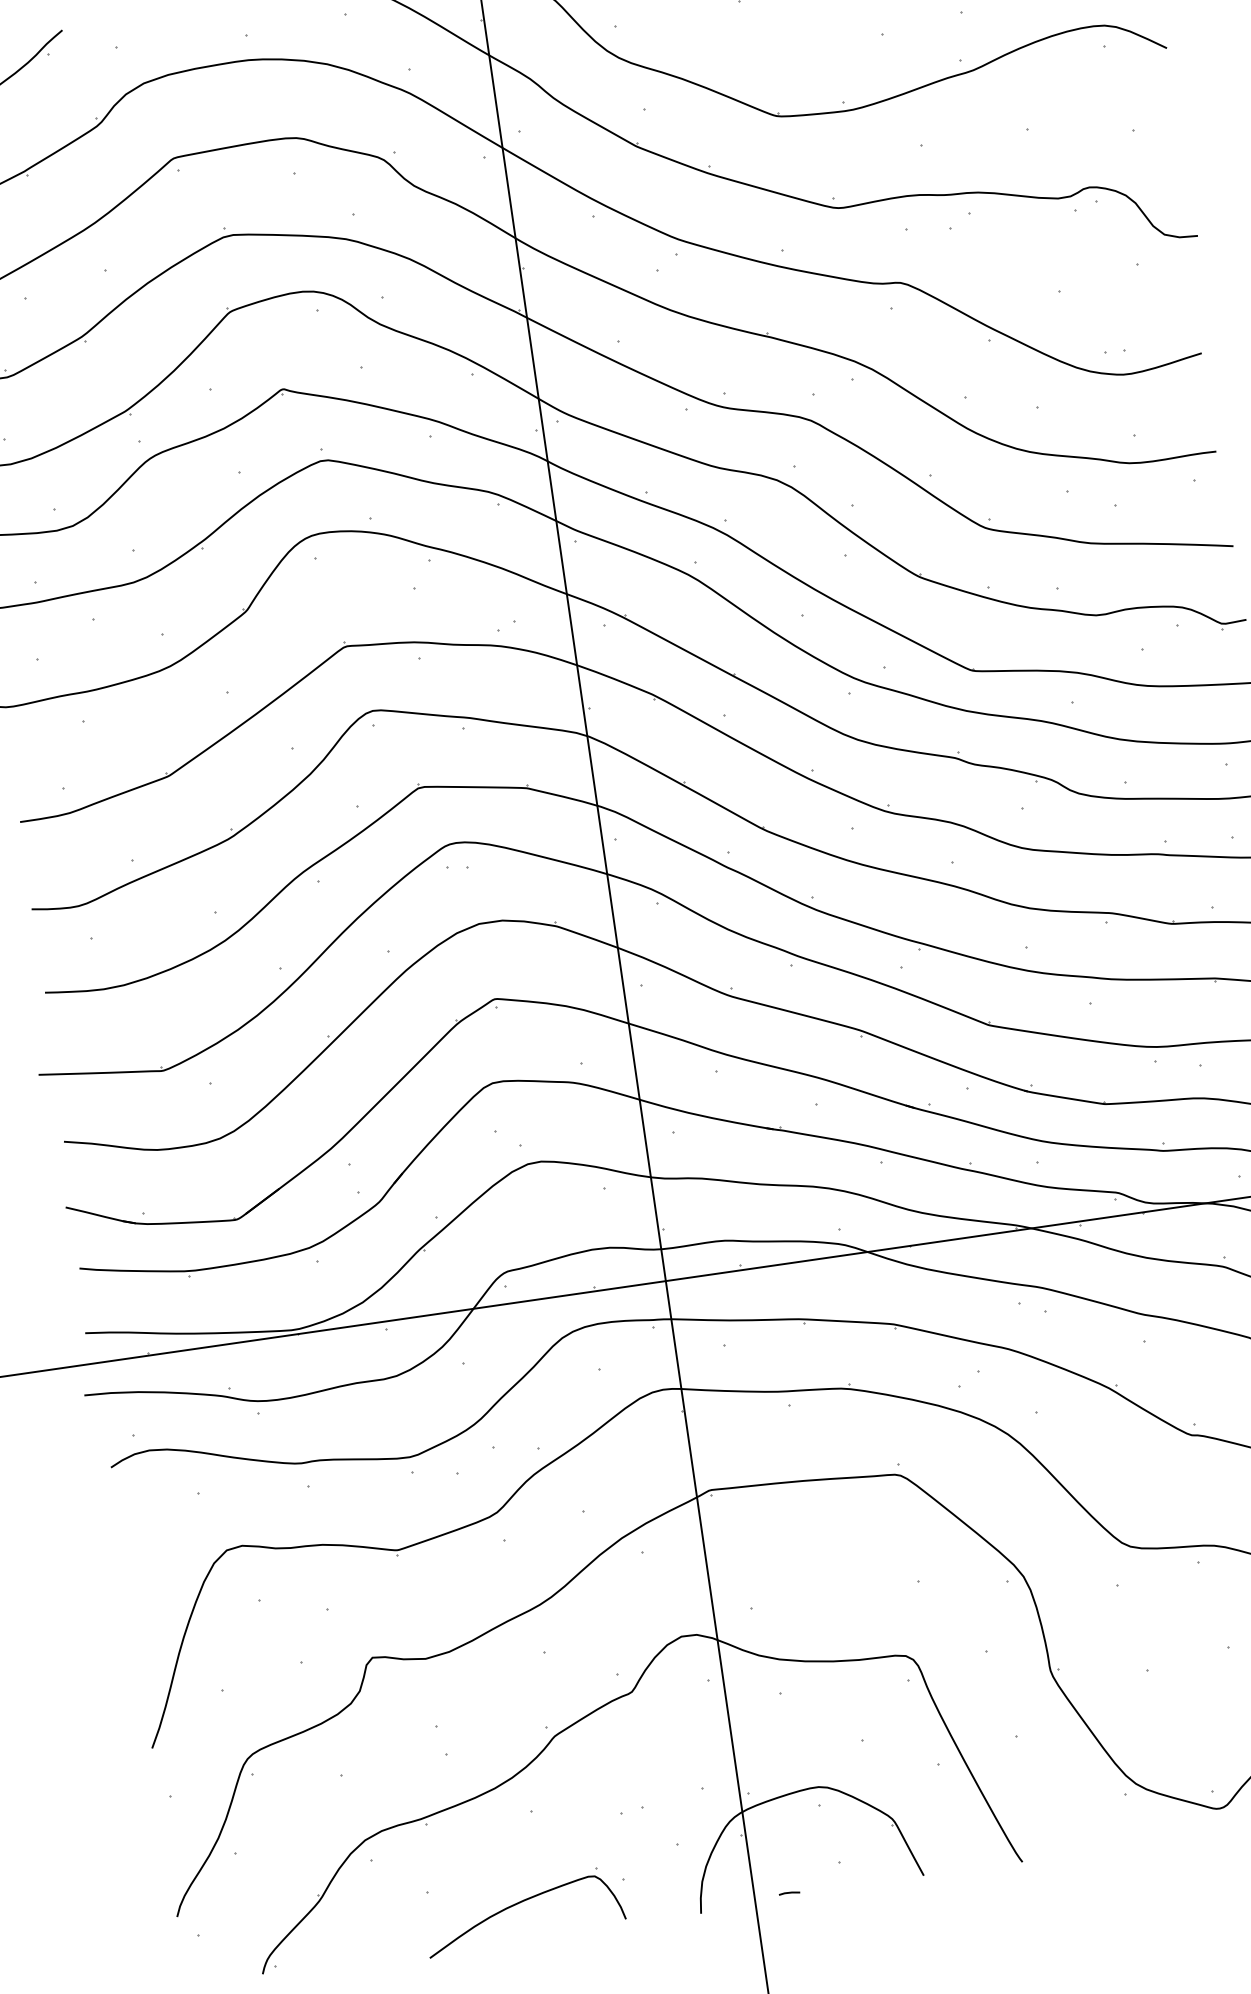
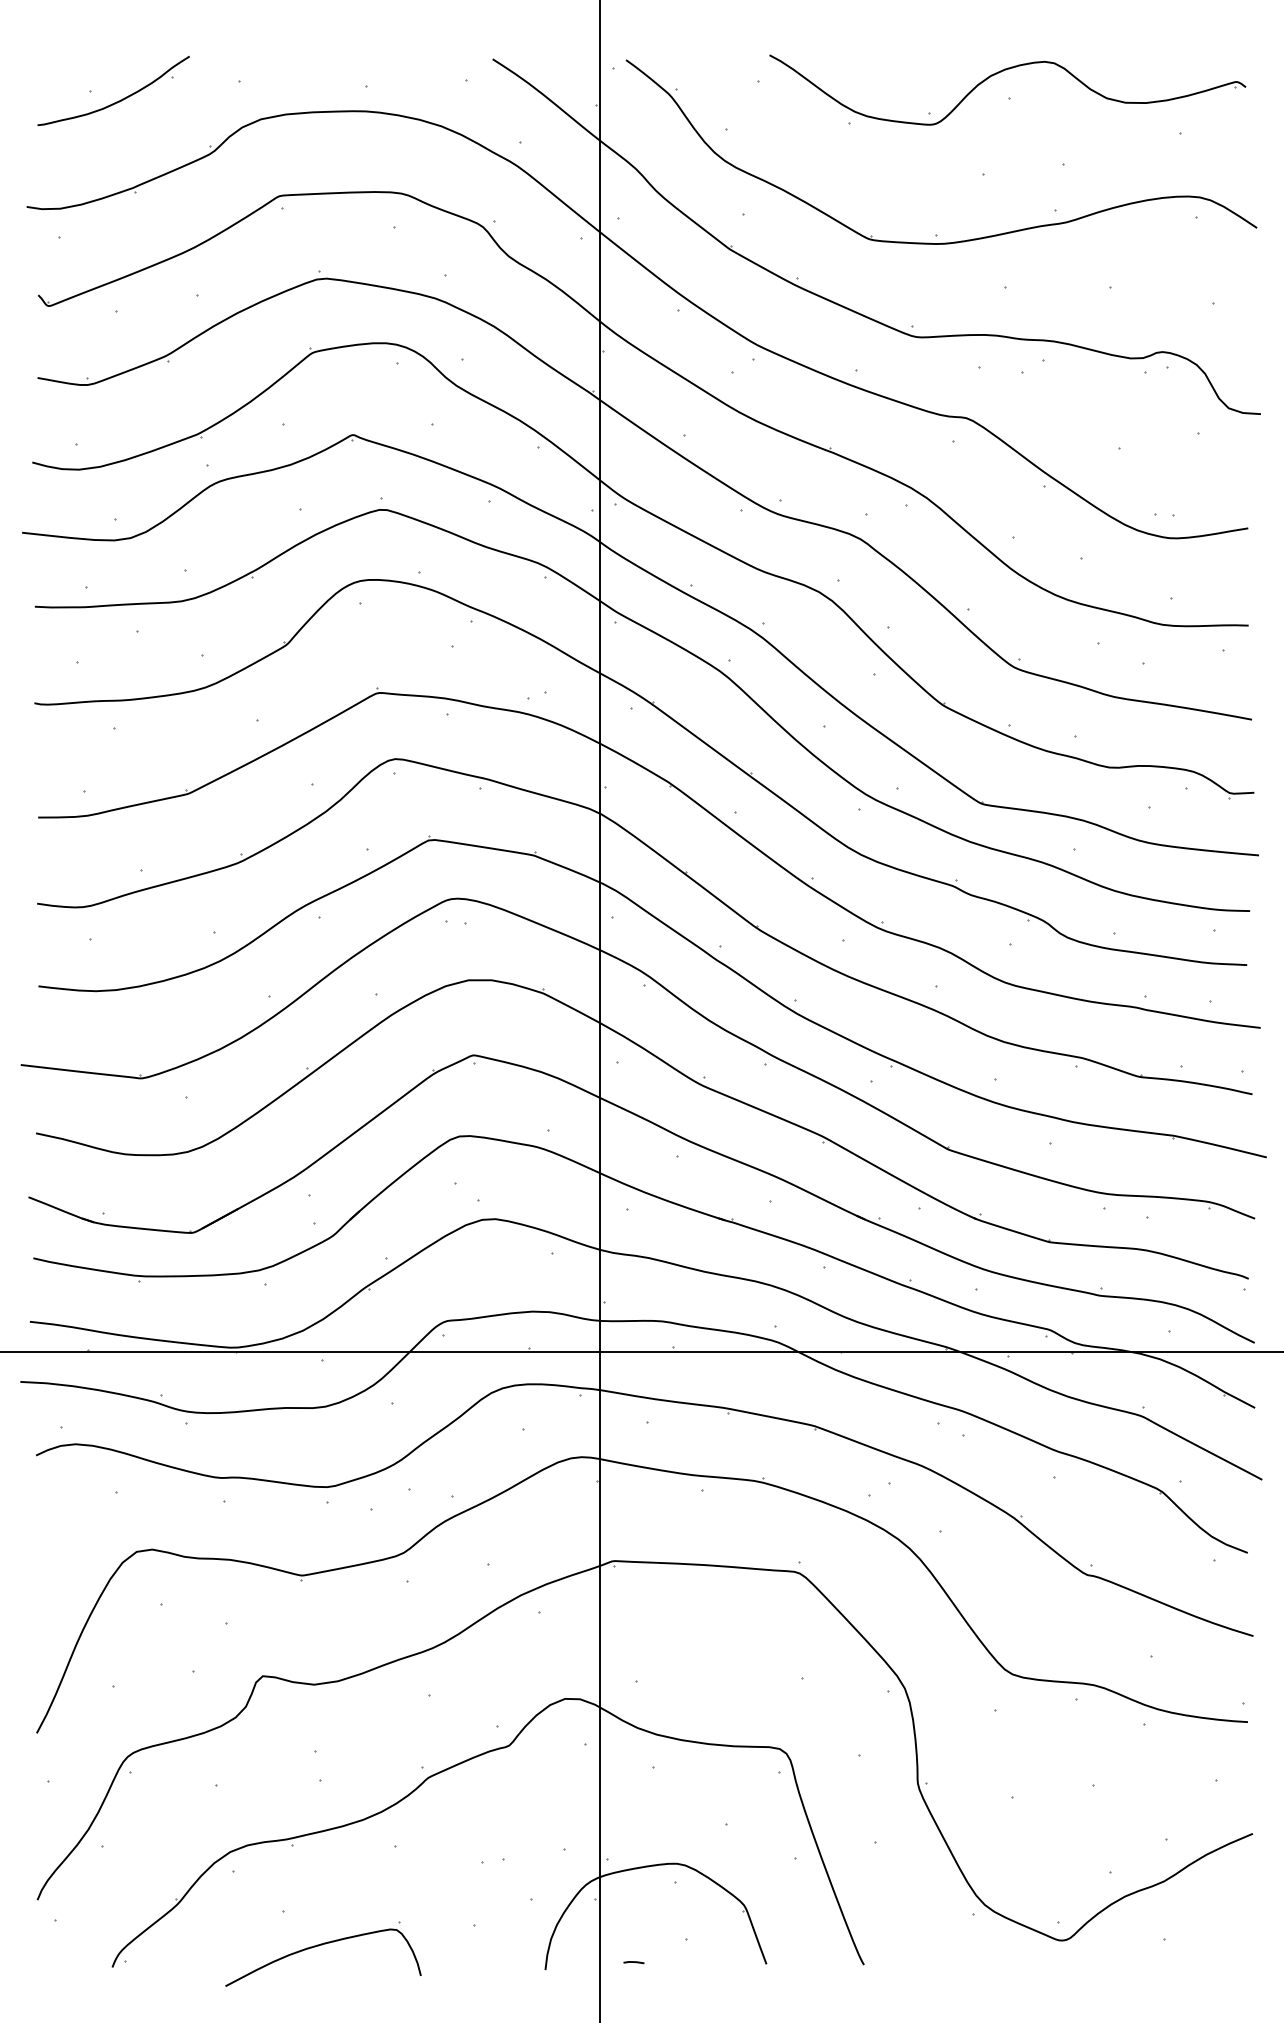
part: (522, 1902) -> (322, 1945), moved

